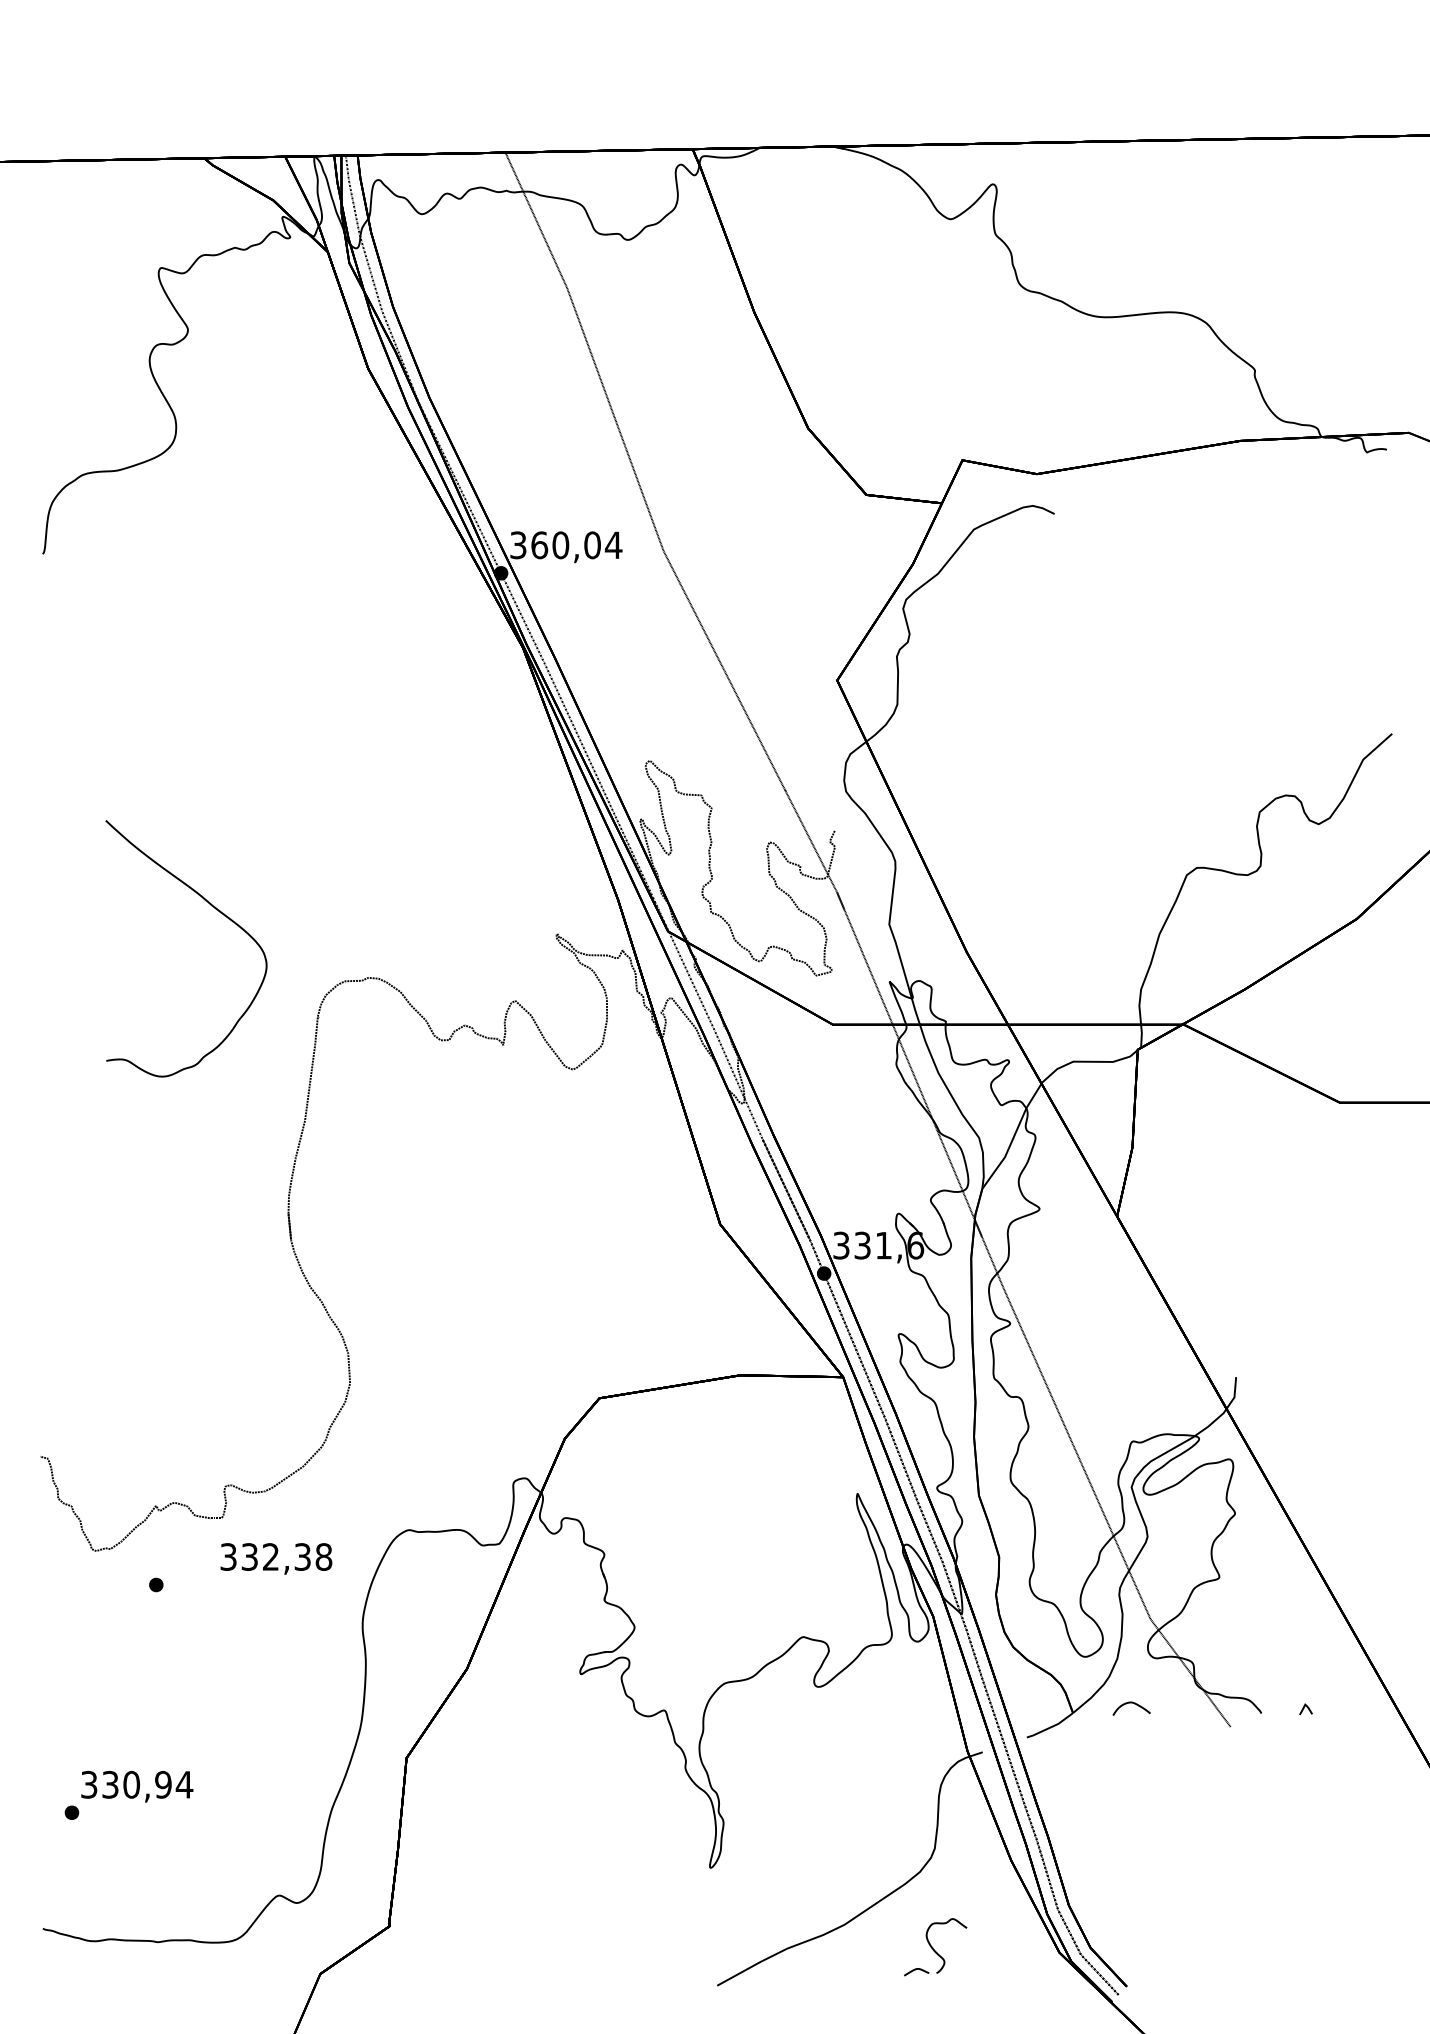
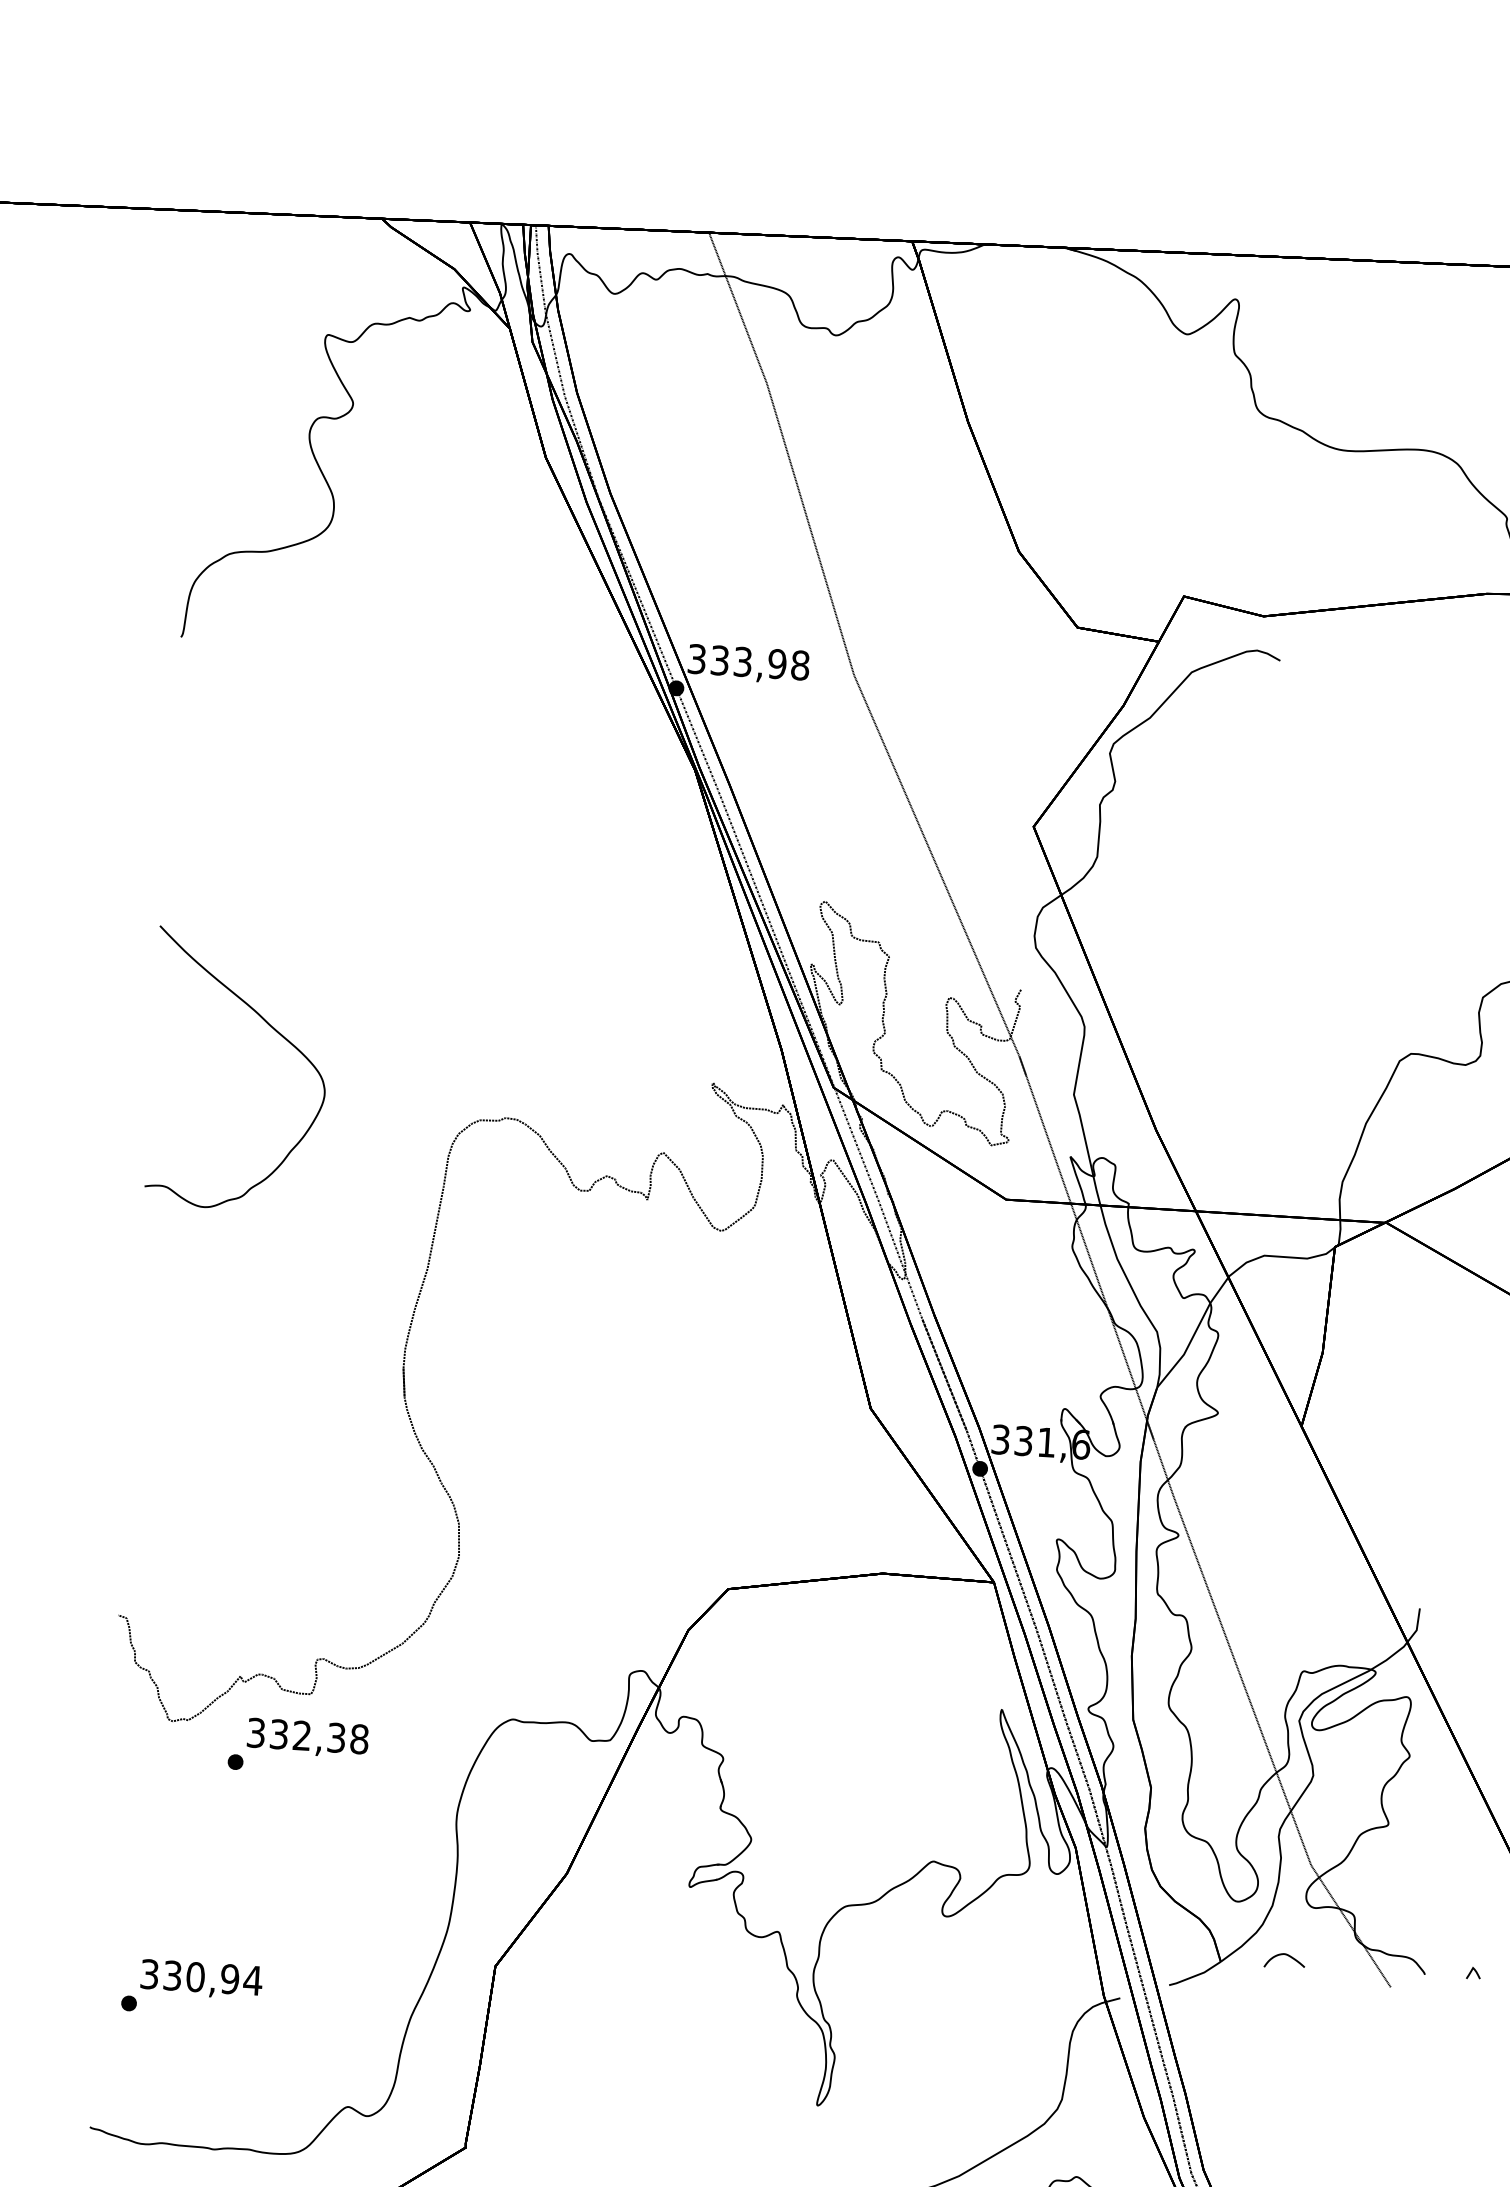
text: (576, 545) -> (759, 663), 360,04 -> 333,98
curve: (216, 910) -> (274, 1030), moved
text: (276, 1558) -> (308, 1737), moved

